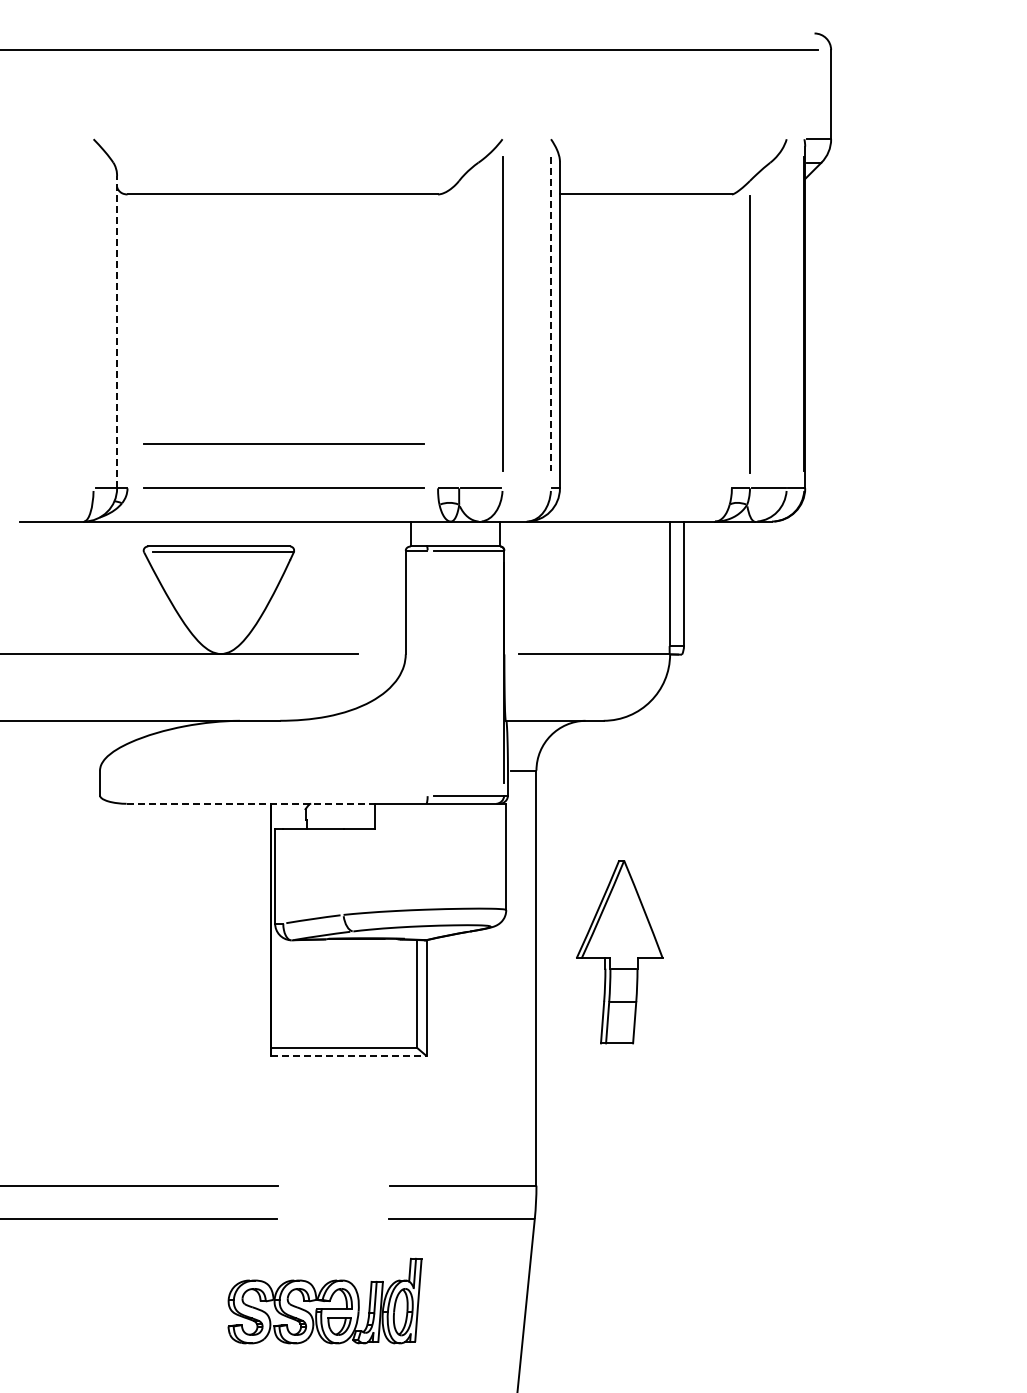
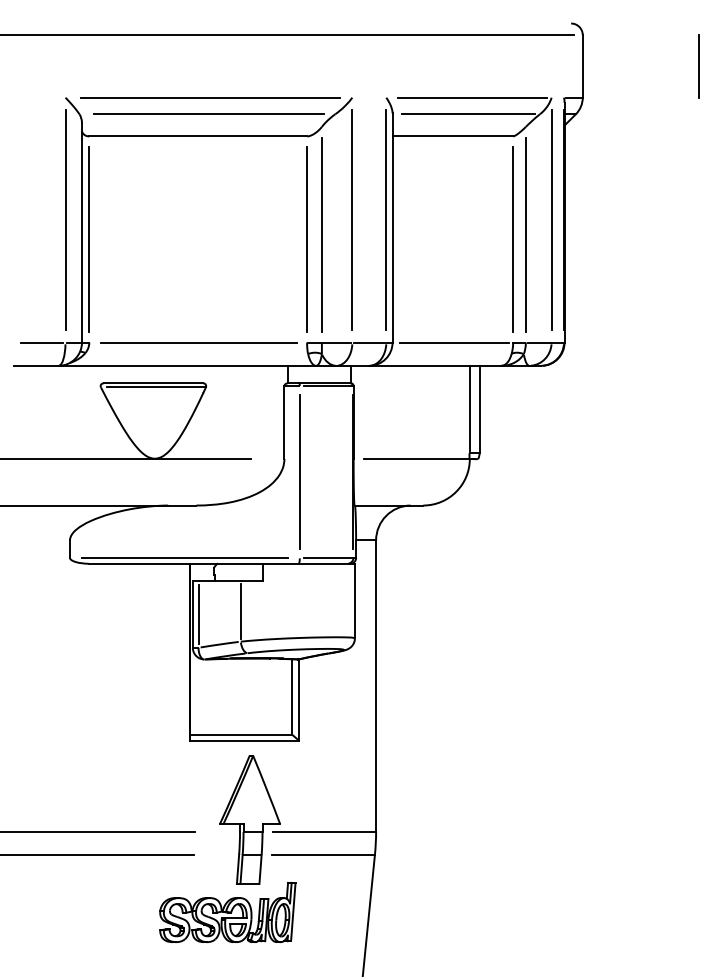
line: (996, 94) -> (698, 66), added
line: (300, 138) -> (210, 97), added
line: (673, 139) -> (472, 97), added
line: (297, 162) -> (208, 114), added
line: (668, 162) -> (468, 114), added
line: (93, 313) -> (65, 219), added
line: (786, 313) -> (551, 219), added
line: (551, 314) -> (386, 220), dashed -> solid
line: (117, 331) -> (82, 232), dashed -> solid
line: (459, 334) -> (322, 234), added
line: (127, 341) -> (89, 239), added
line: (437, 341) -> (306, 239), added
line: (731, 341) -> (512, 239), added
line: (283, 443) -> (198, 311), removed
line: (60, 488) -> (42, 342), added
line: (526, 488) -> (369, 342), added
line: (648, 488) -> (454, 342), added
line: (427, 672) -> (299, 471), added
line: (263, 795) -> (184, 557), added
line: (251, 803) -> (176, 563), dashed -> solid
line: (343, 871) -> (240, 611), added
line: (283, 875) -> (198, 614), added
part: (619, 952) -> (249, 820), moved
line: (348, 1056) -> (244, 740), dashed -> solid

